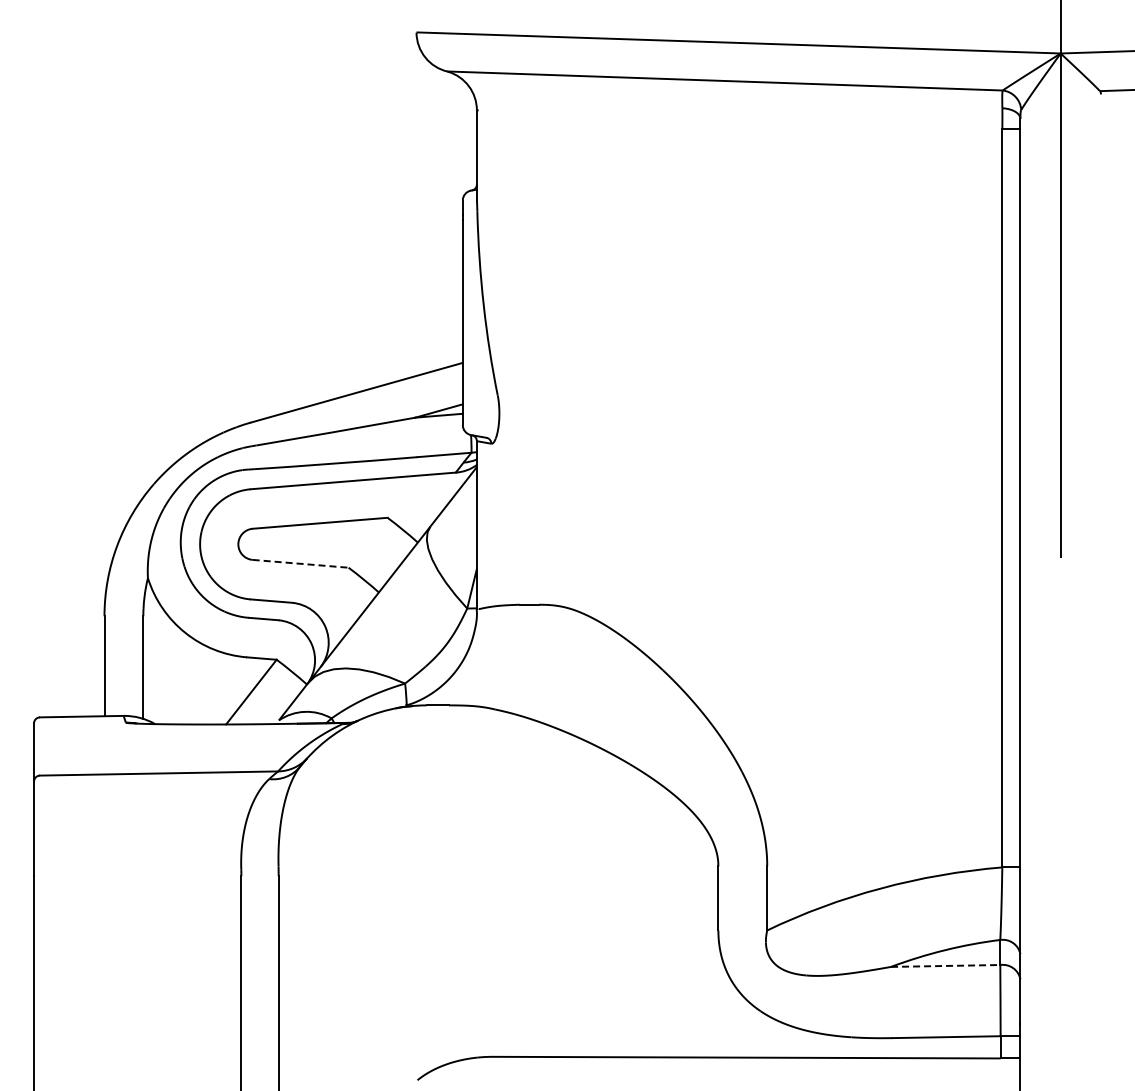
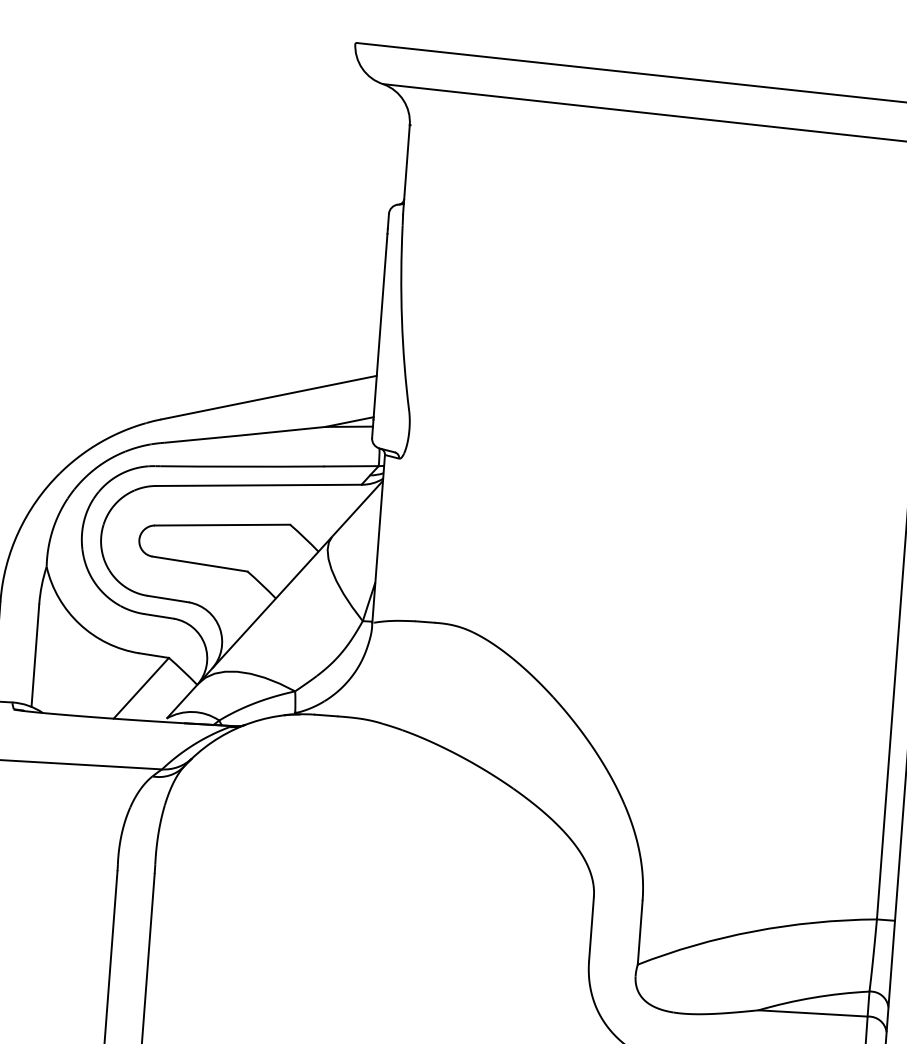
line: (301, 563) -> (200, 563), dashed -> solid
line: (945, 965) -> (812, 1012), dashed -> solid

